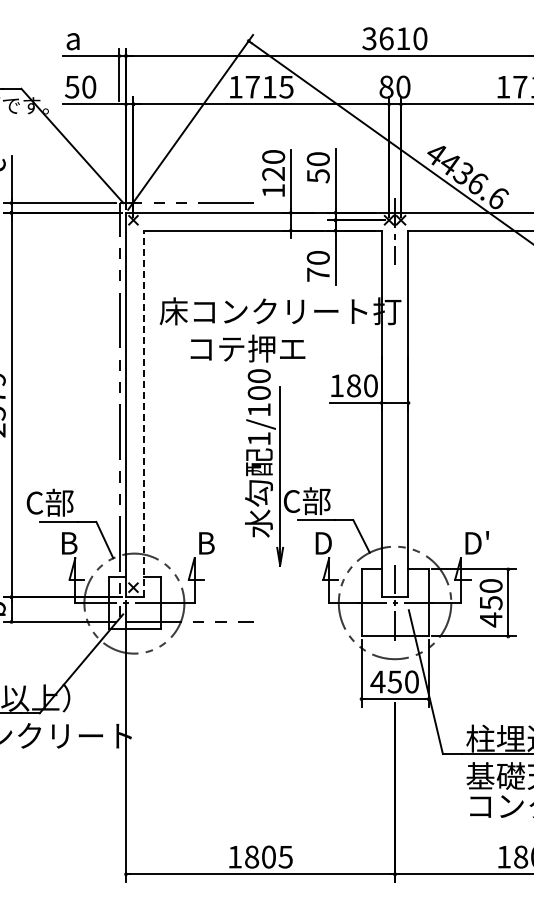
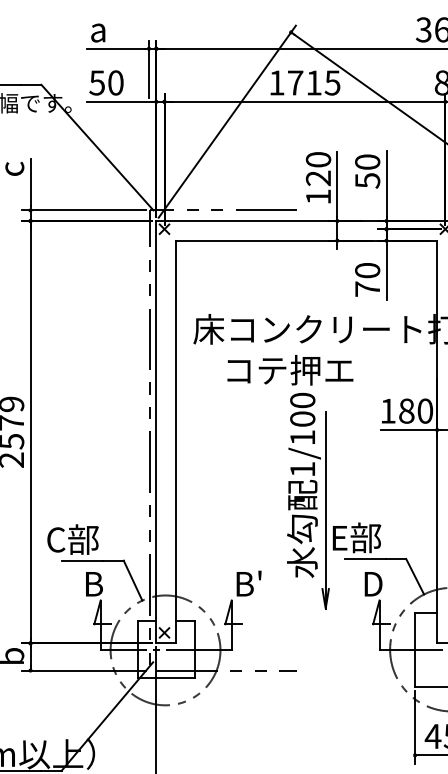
line: (143, 413) -> (175, 441), dashed -> solid
text: (292, 501) -> (339, 538), C部 -> E部
text: (220, 535) -> (260, 575), B -> B'

